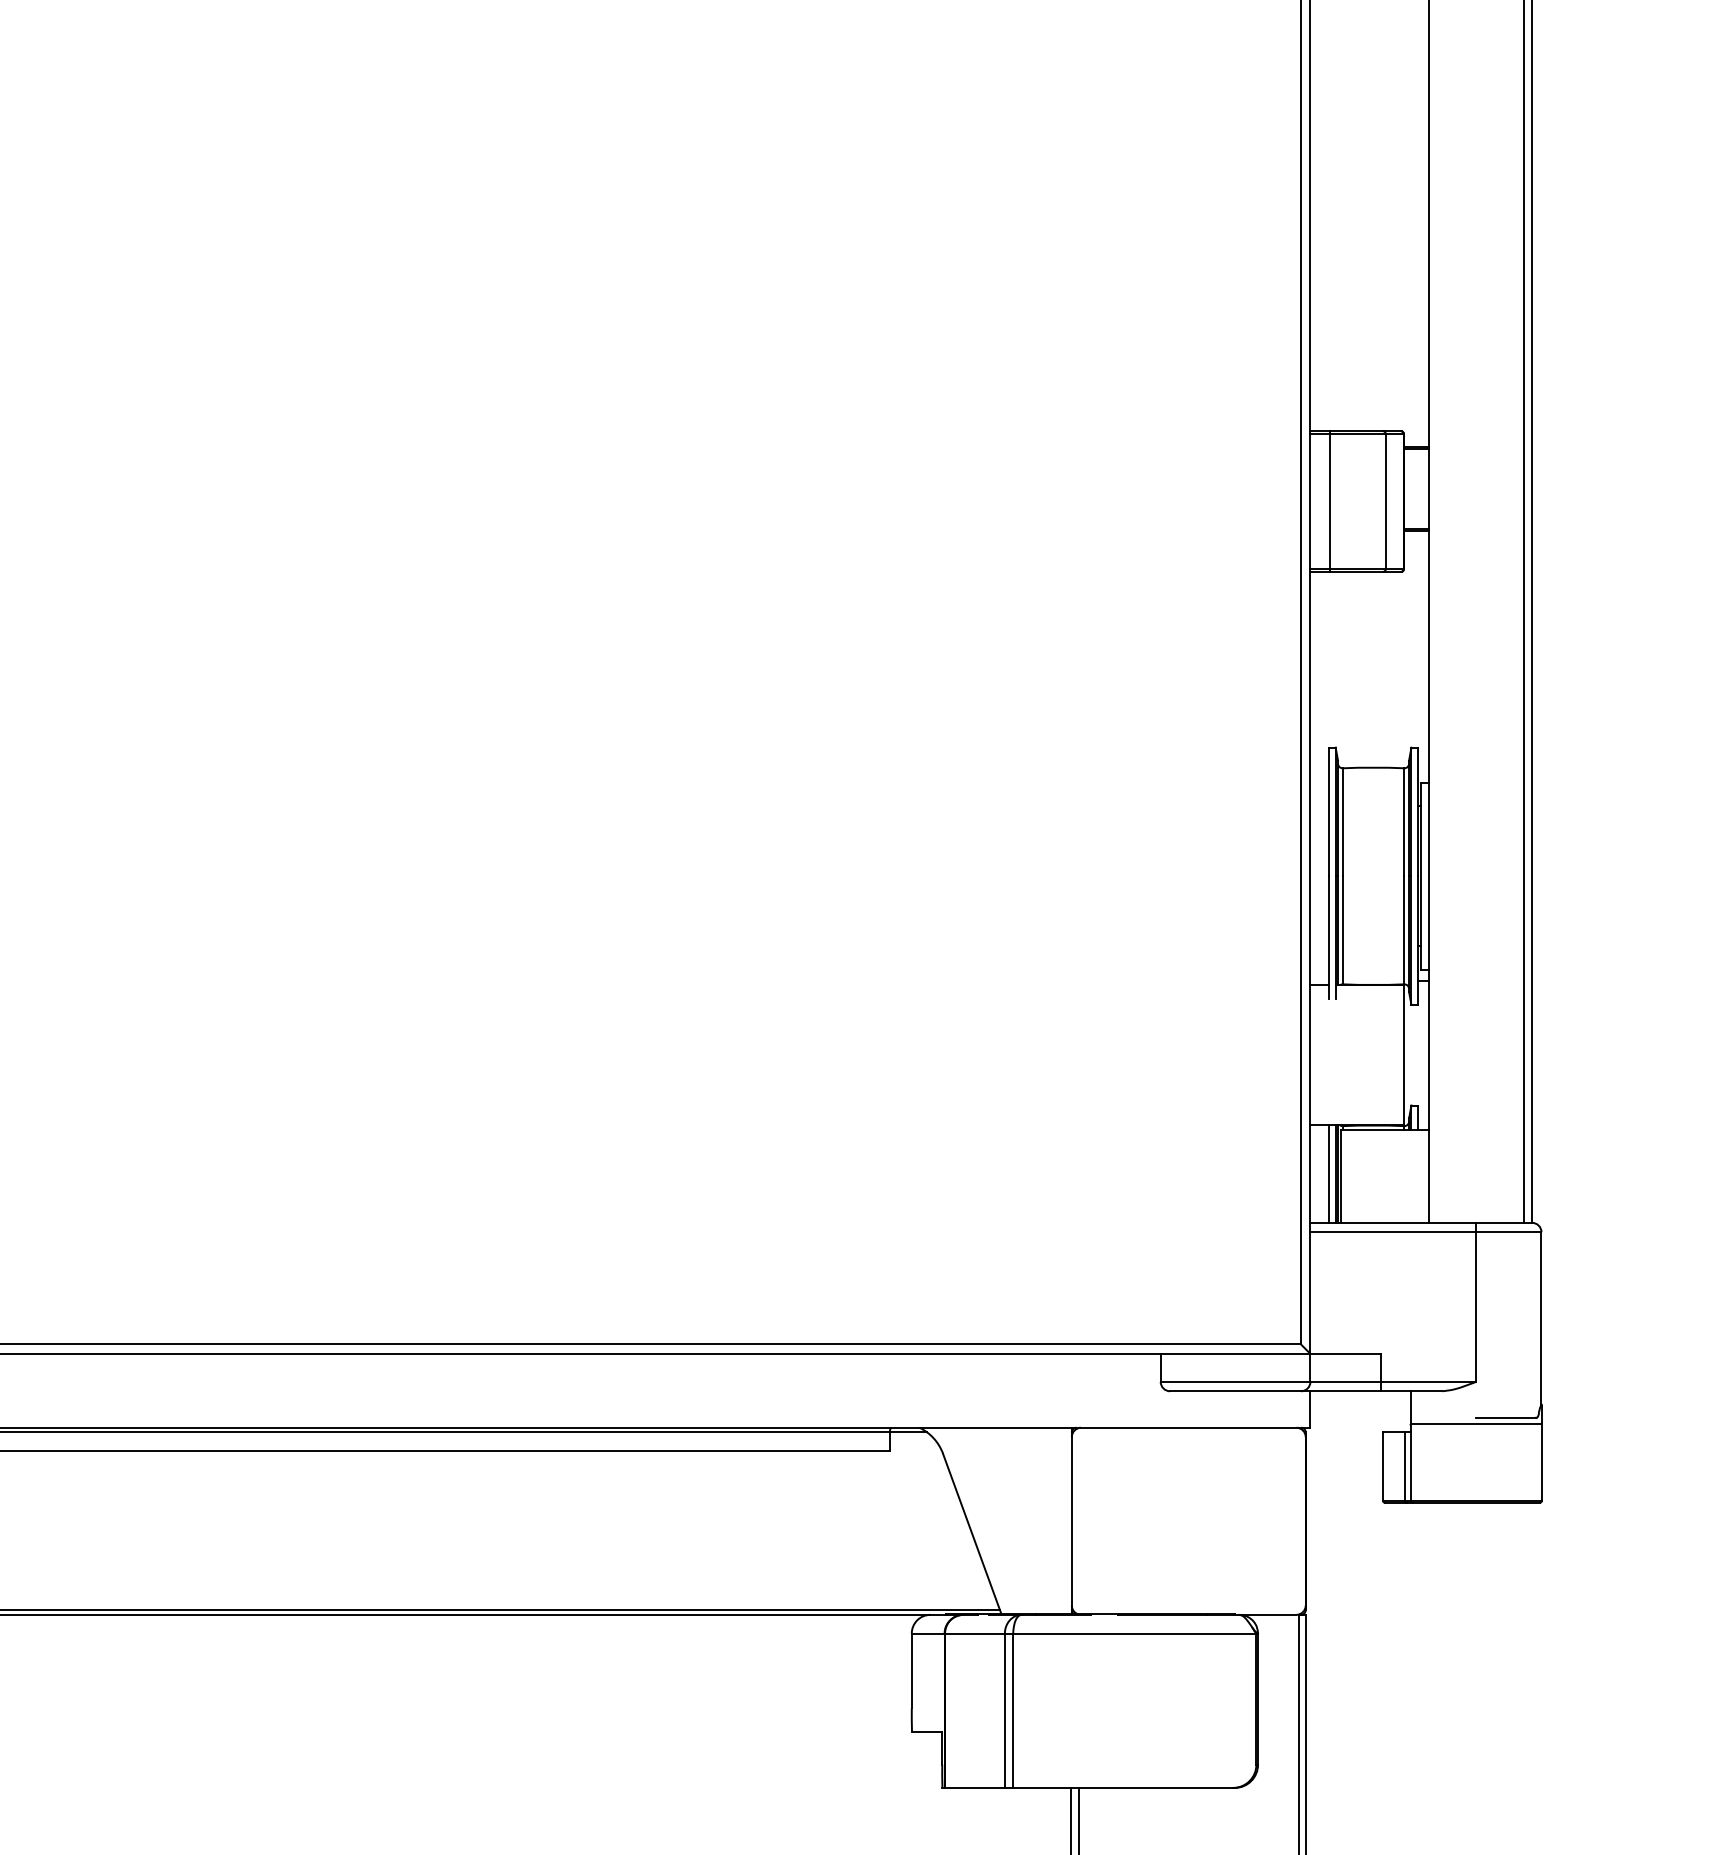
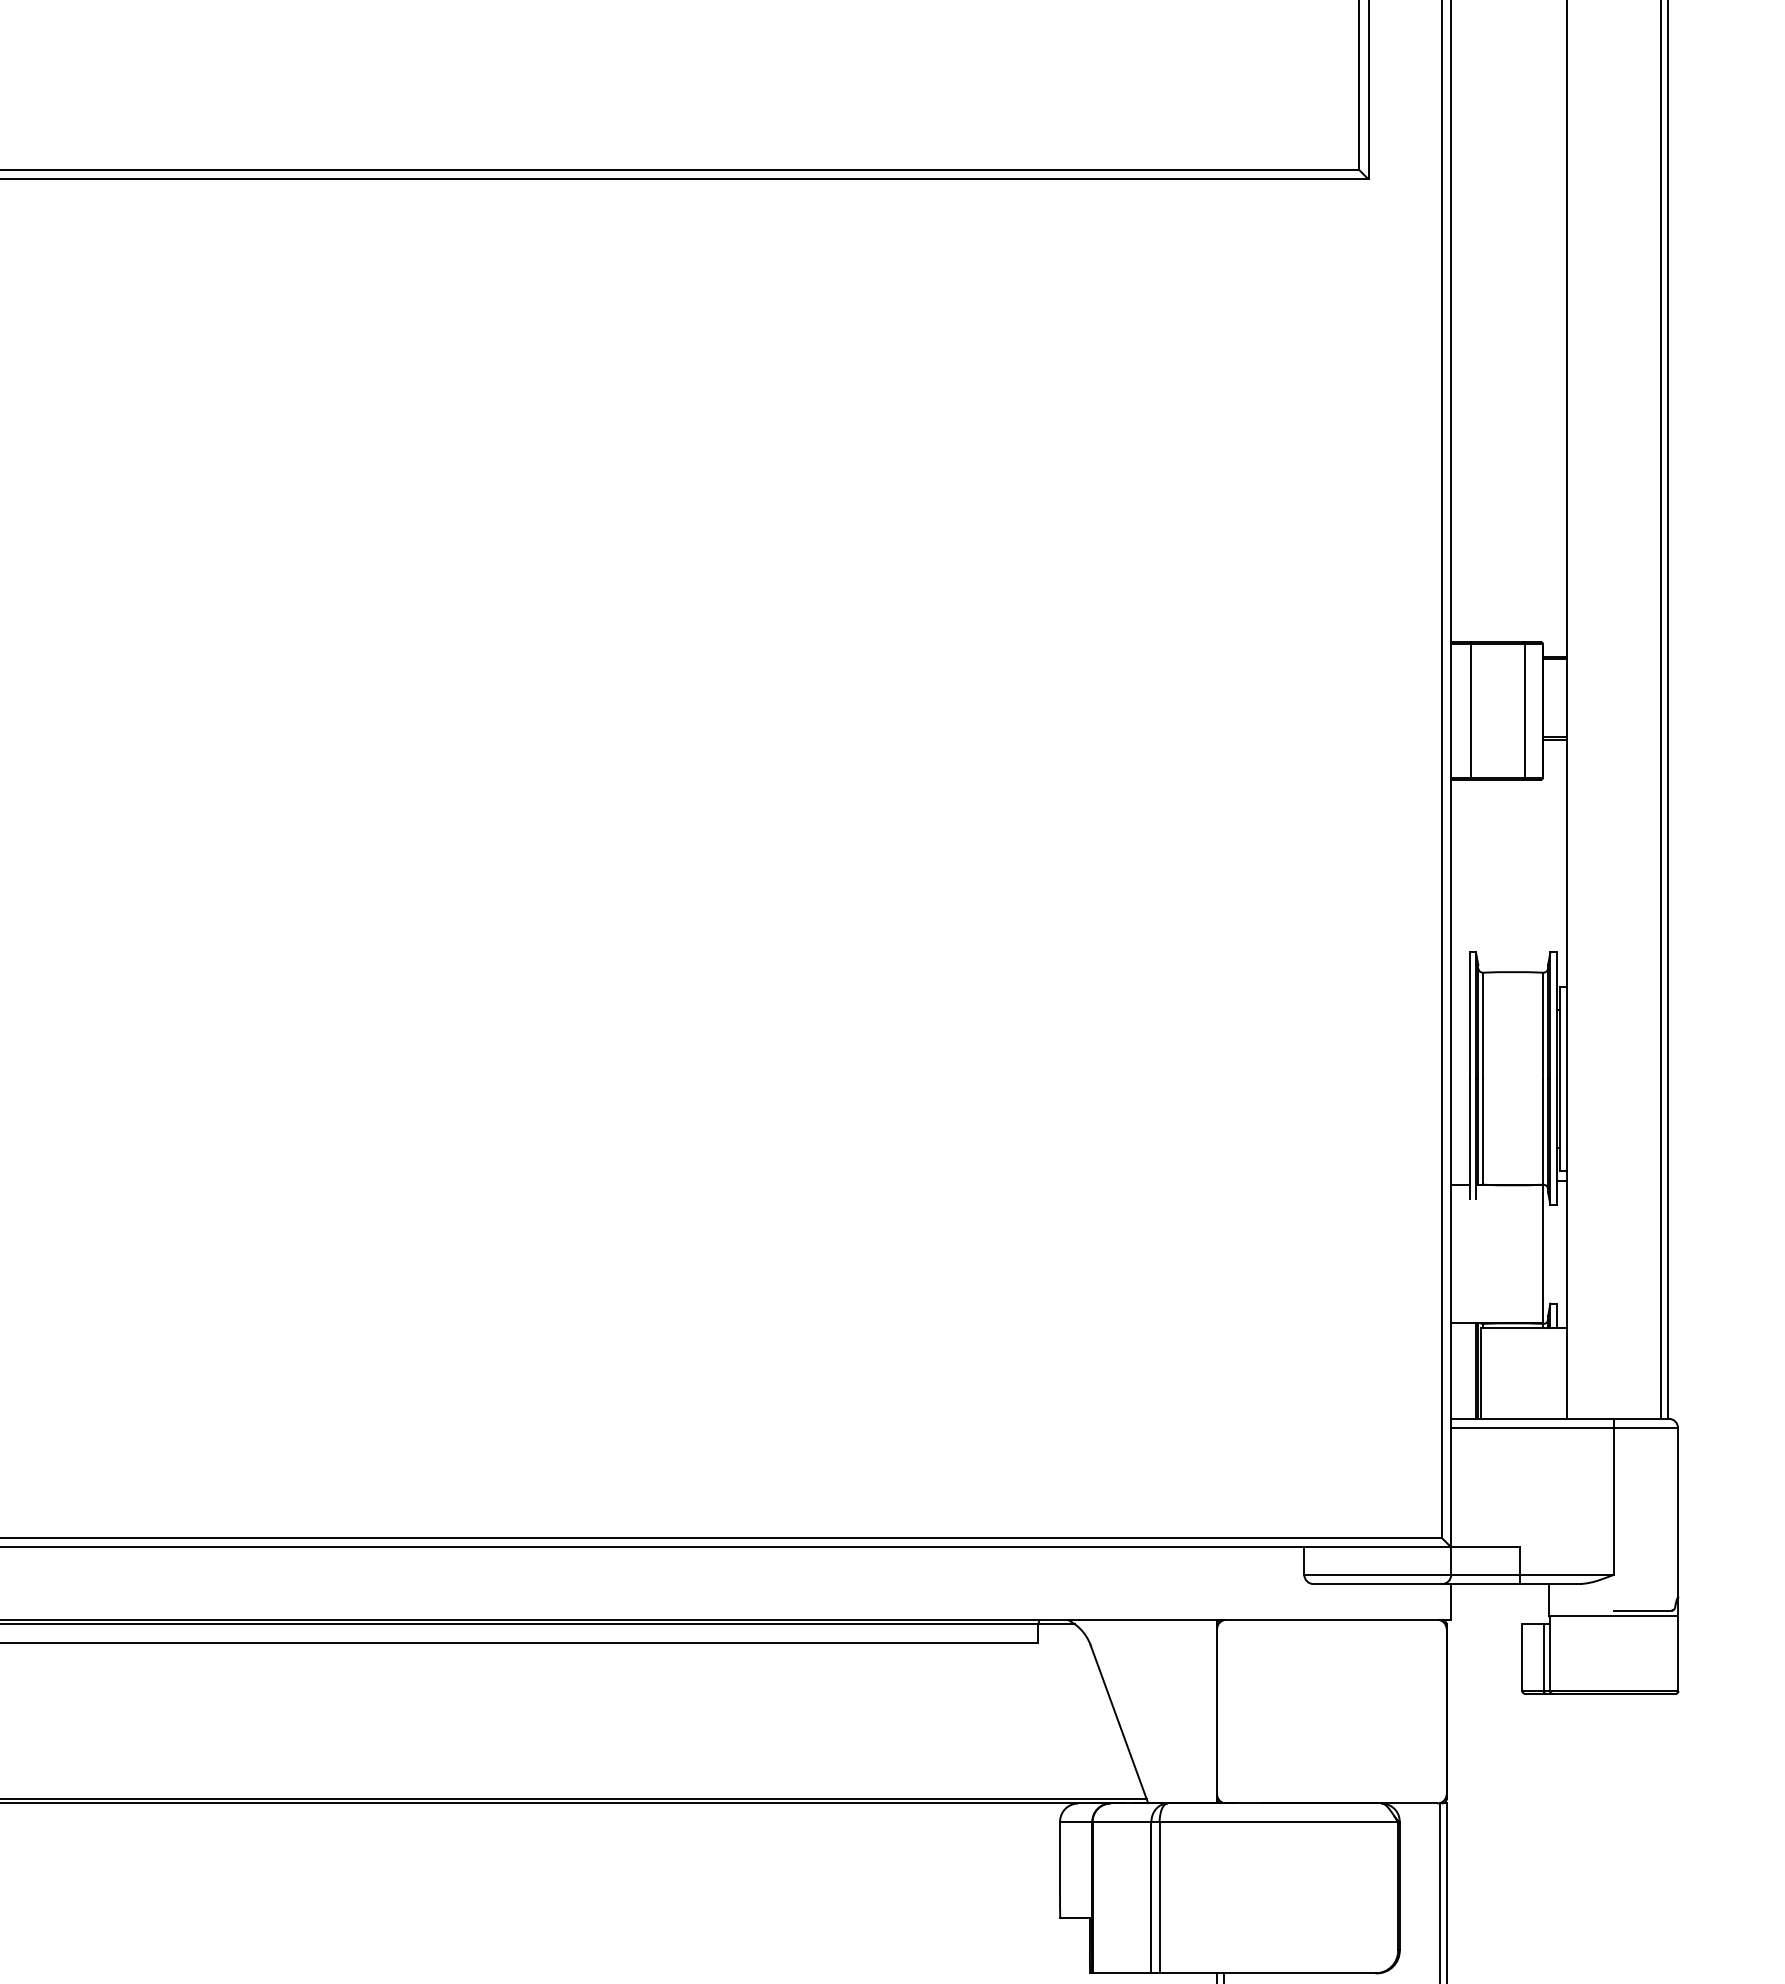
line: (1329, 1173) -> (1469, 1370), removed

